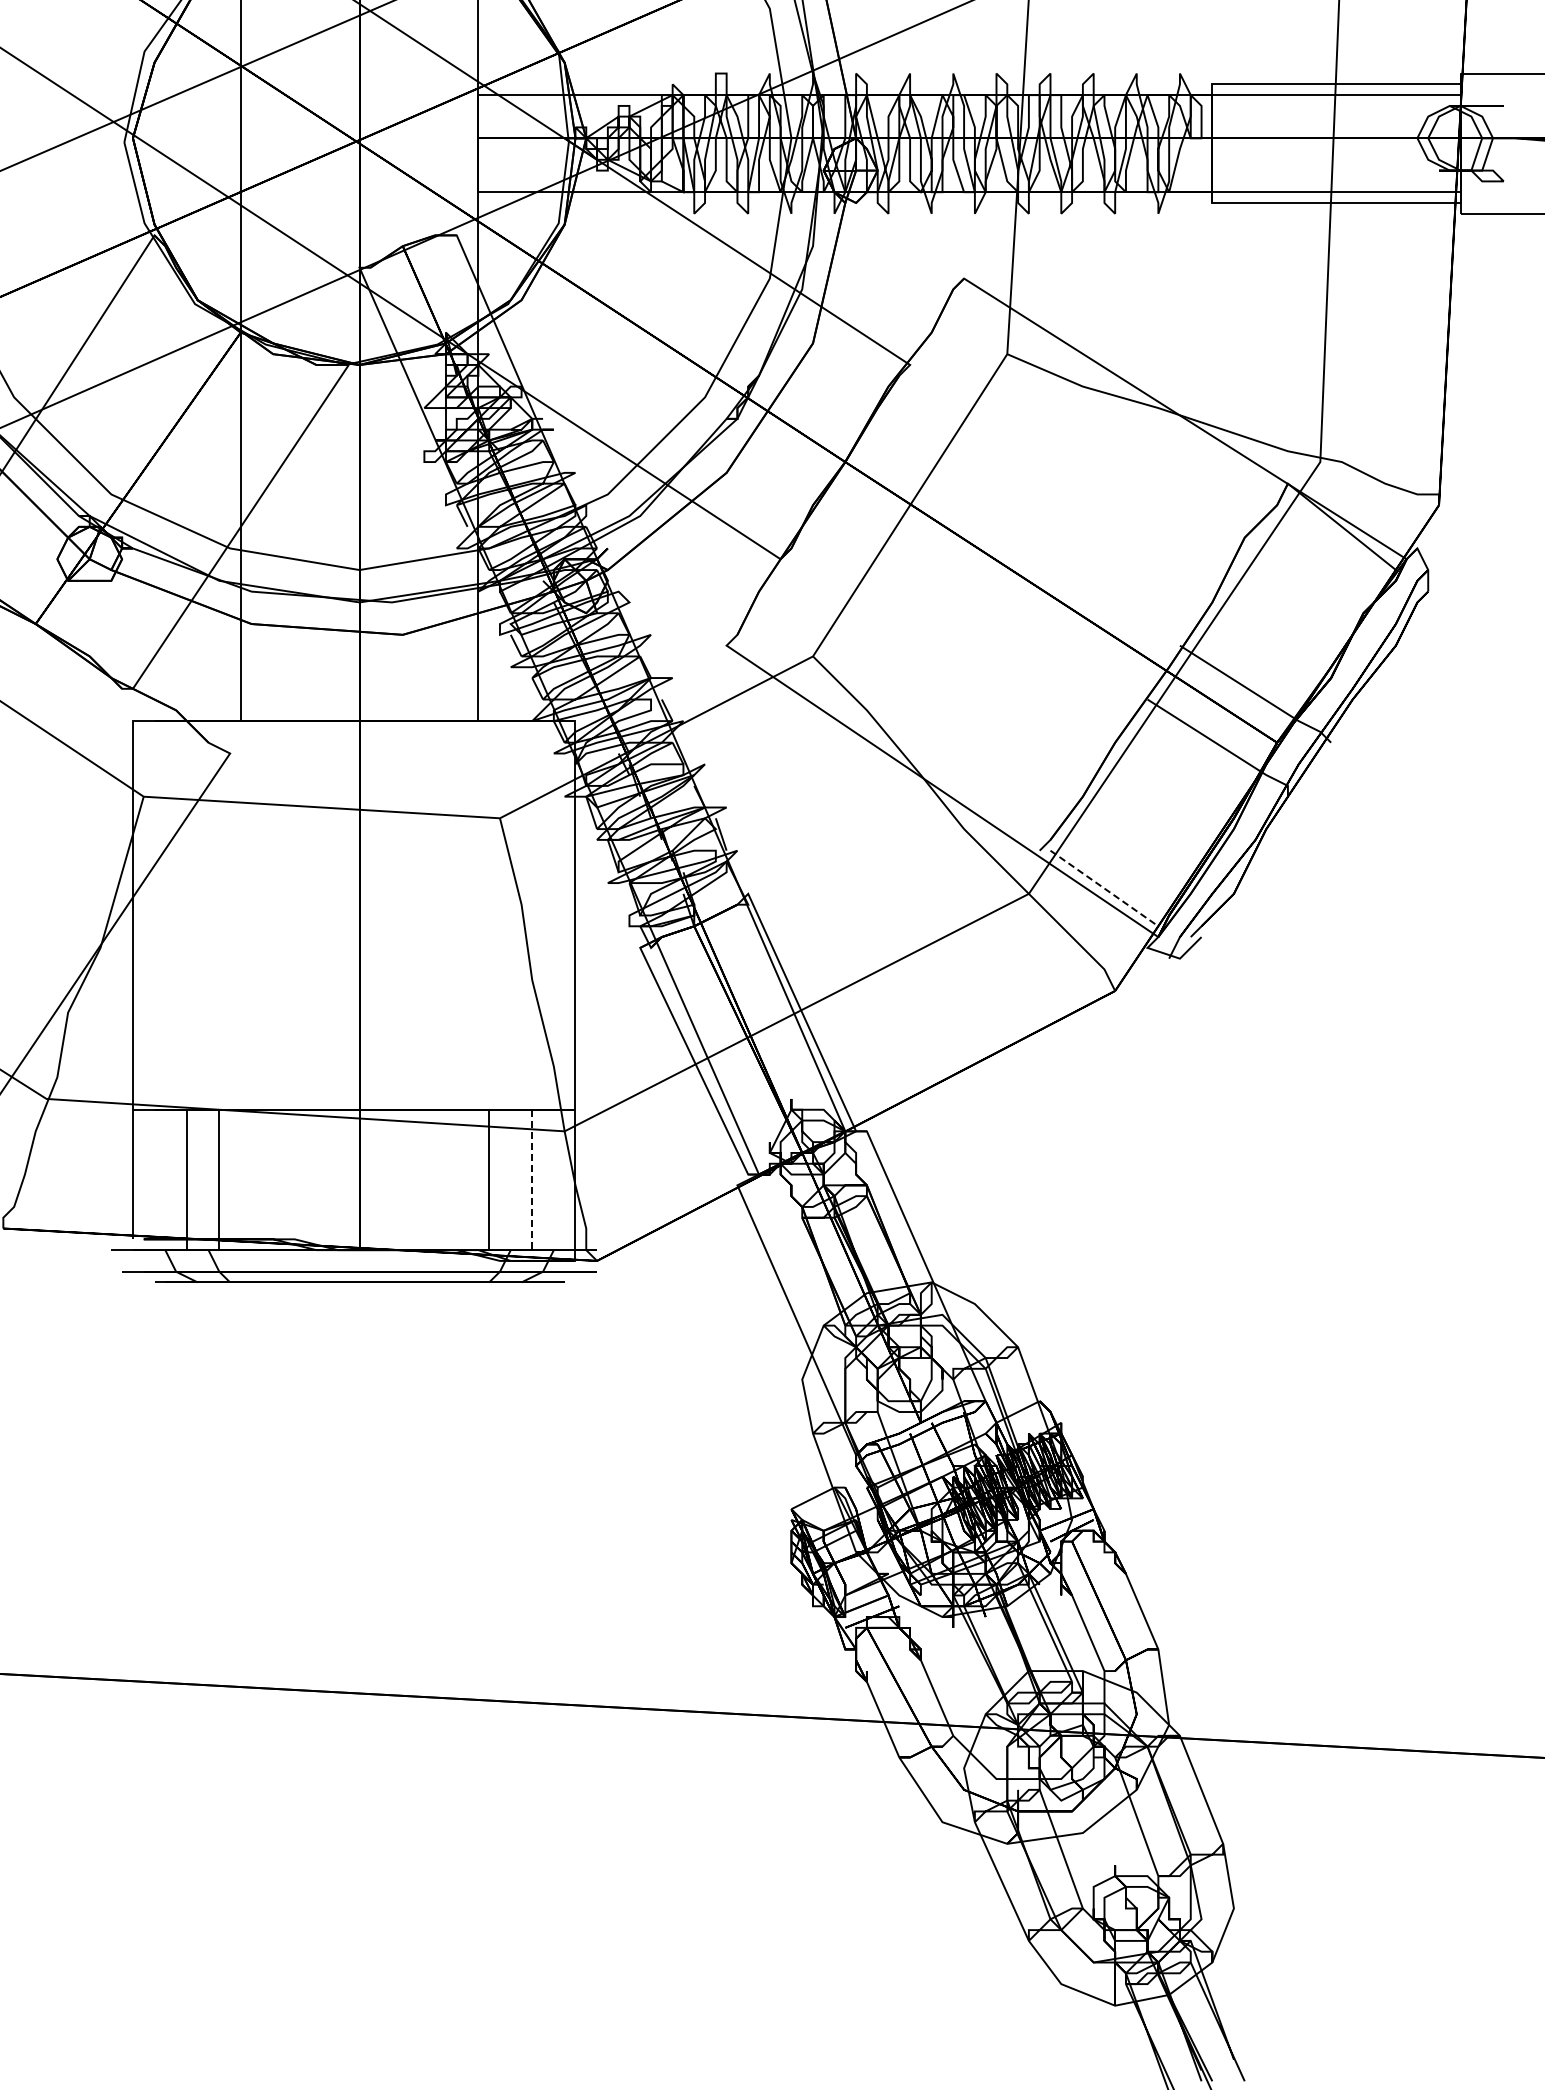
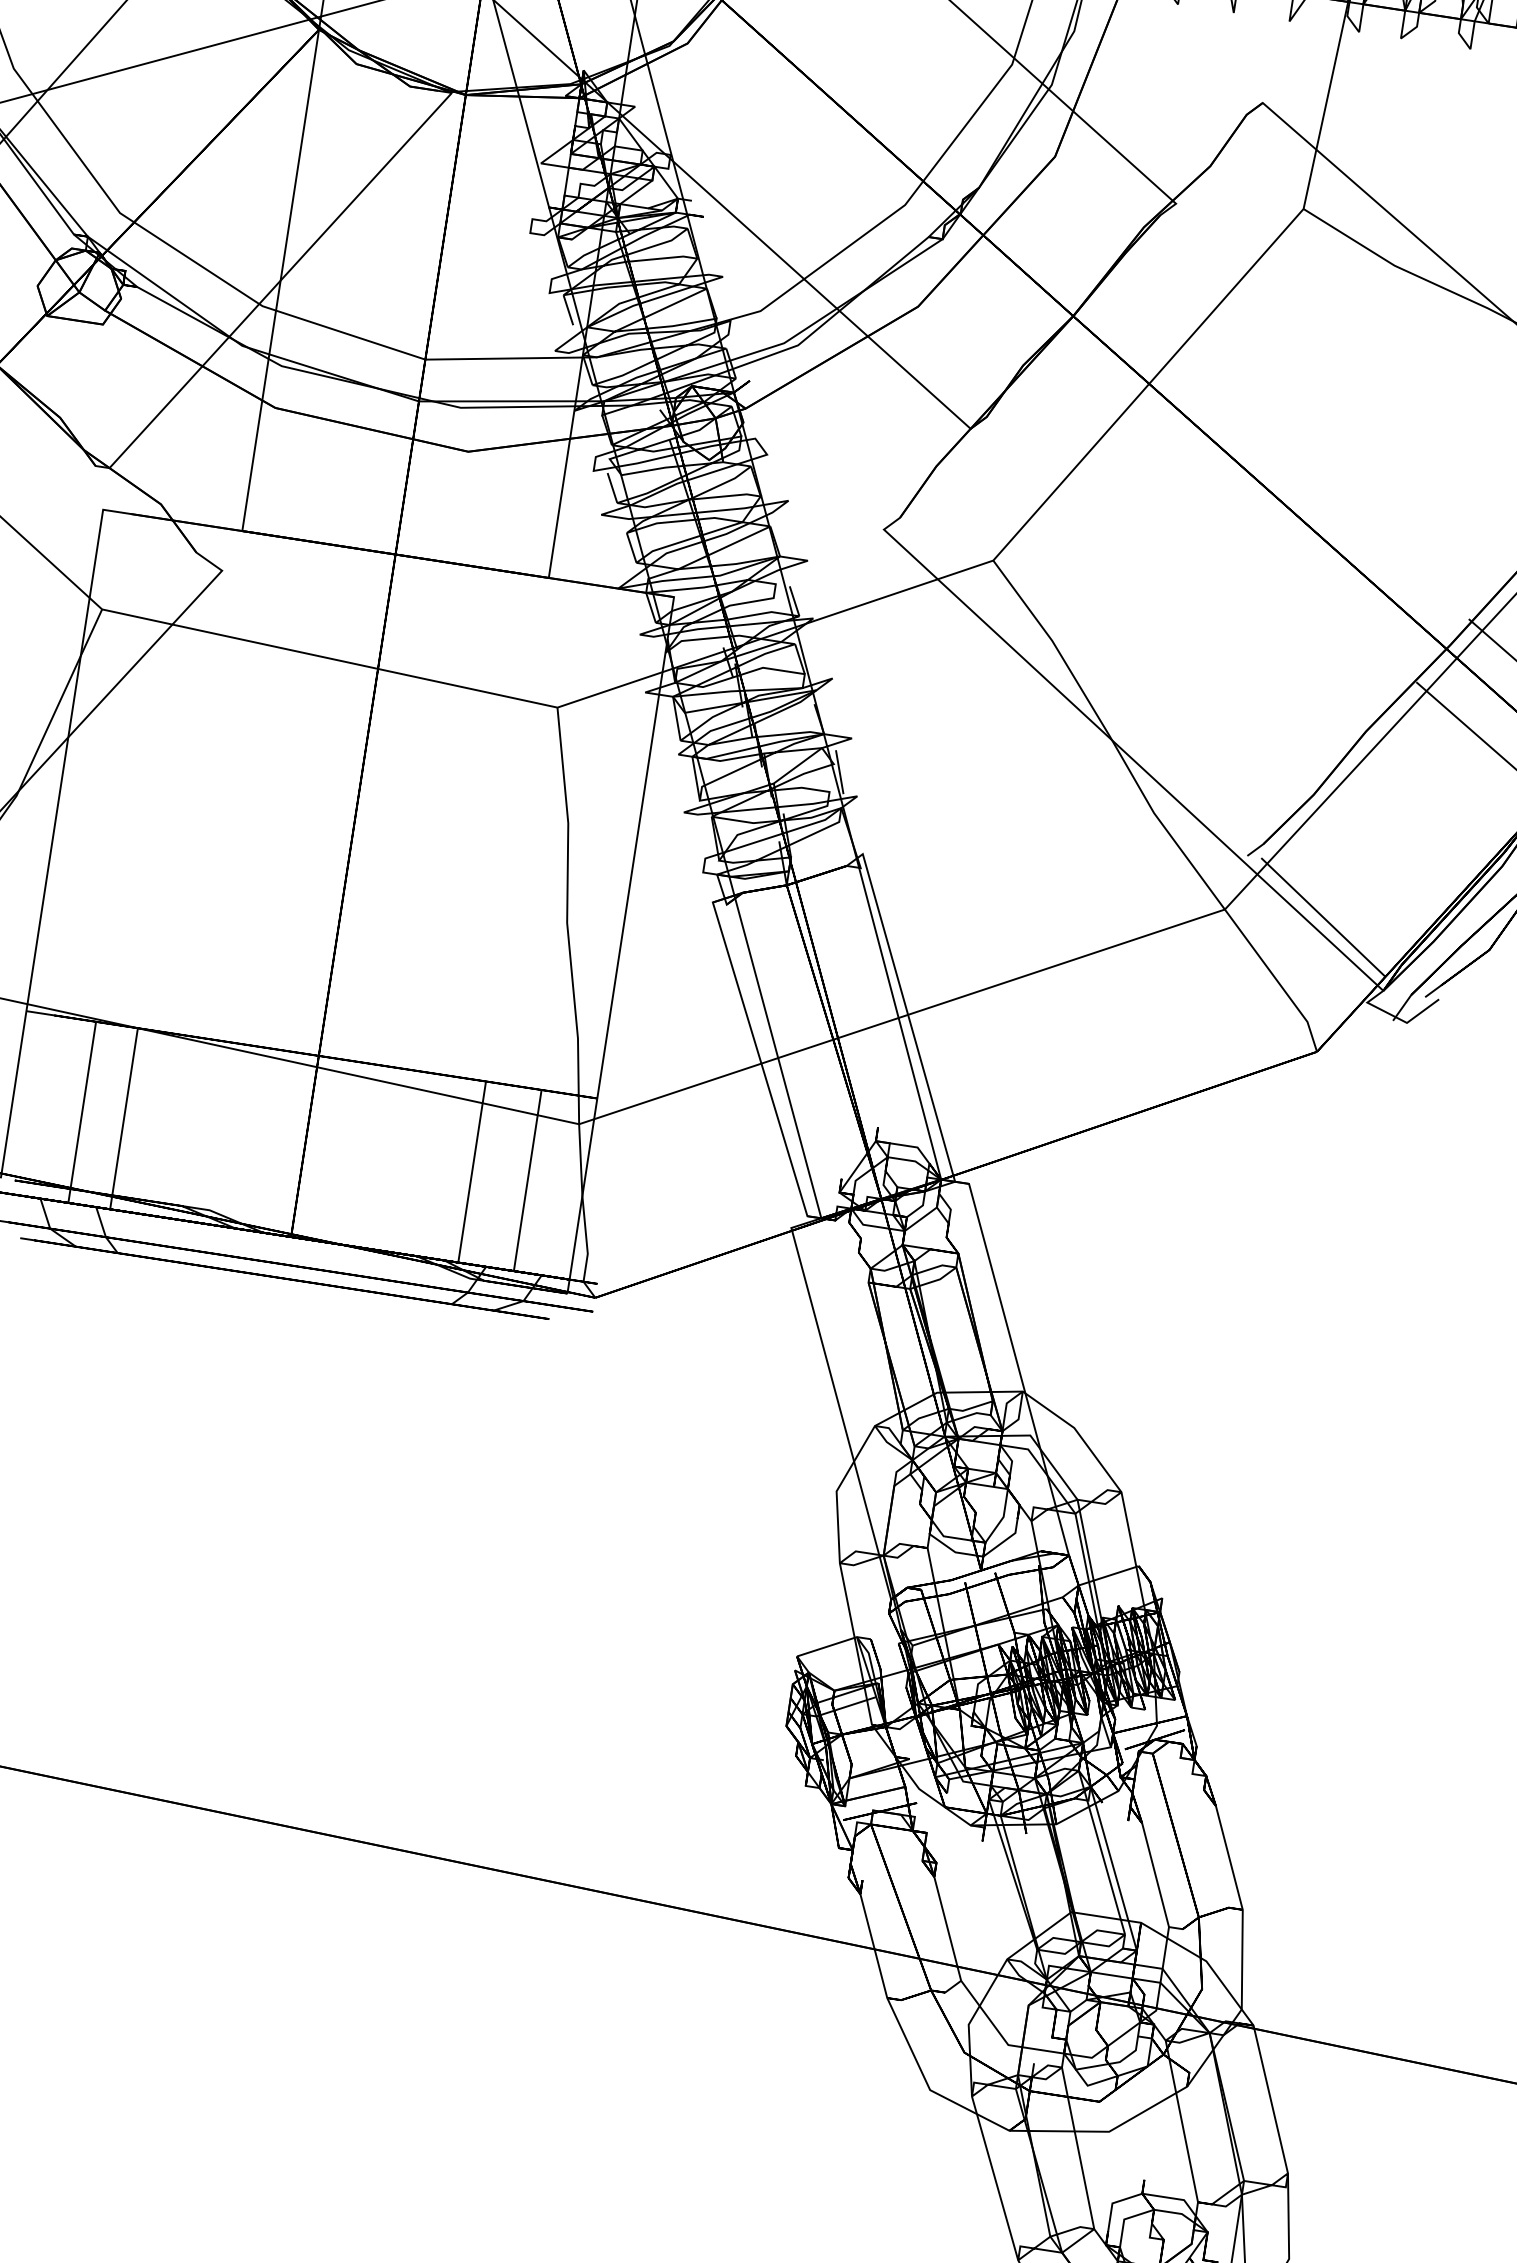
line: (1104, 888) -> (1323, 917), dashed -> solid
line: (532, 1180) -> (527, 1181), dashed -> solid

